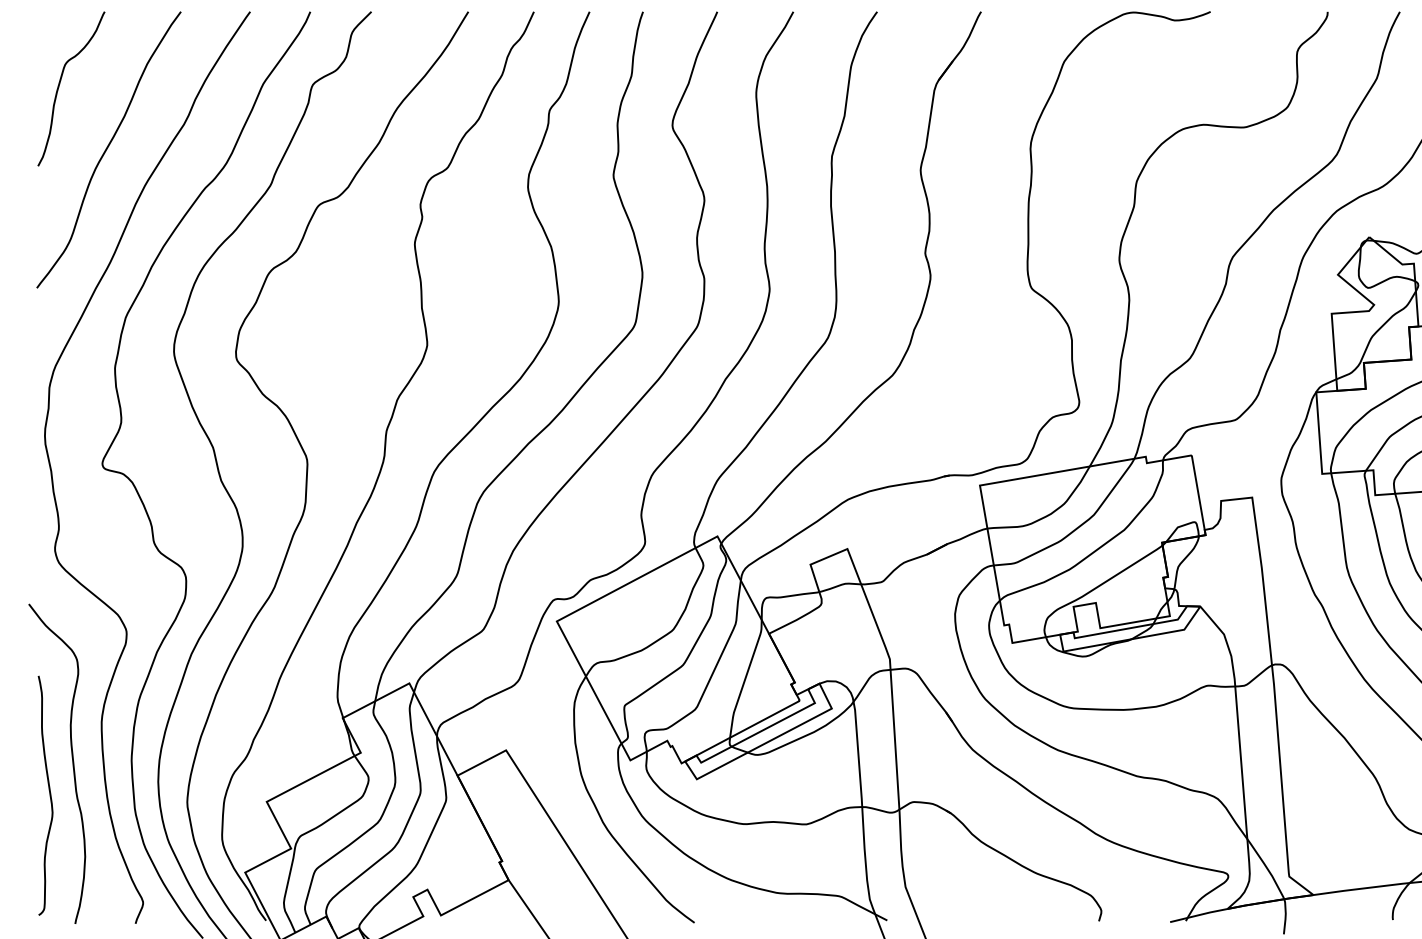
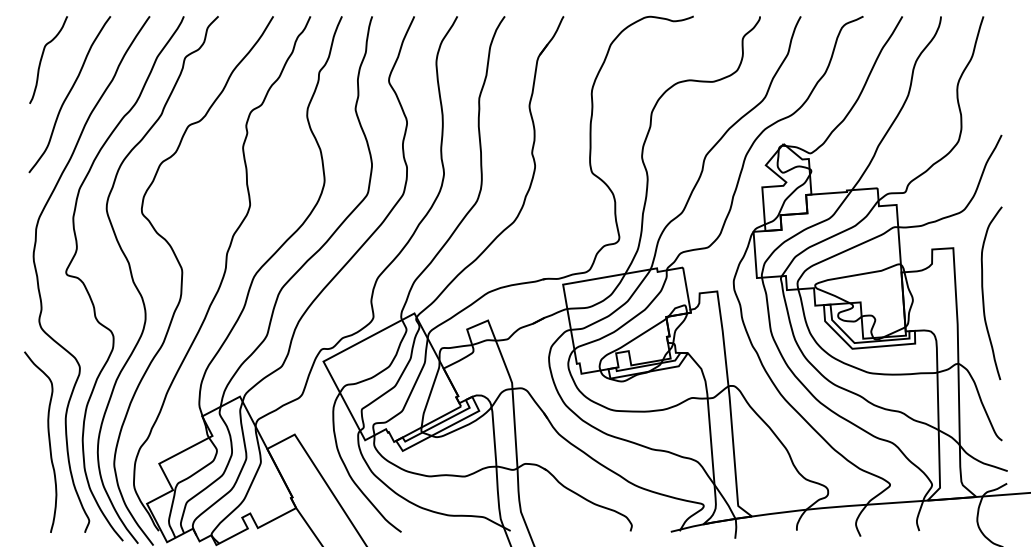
curve: (48, 794) -> (35, 459), removed

